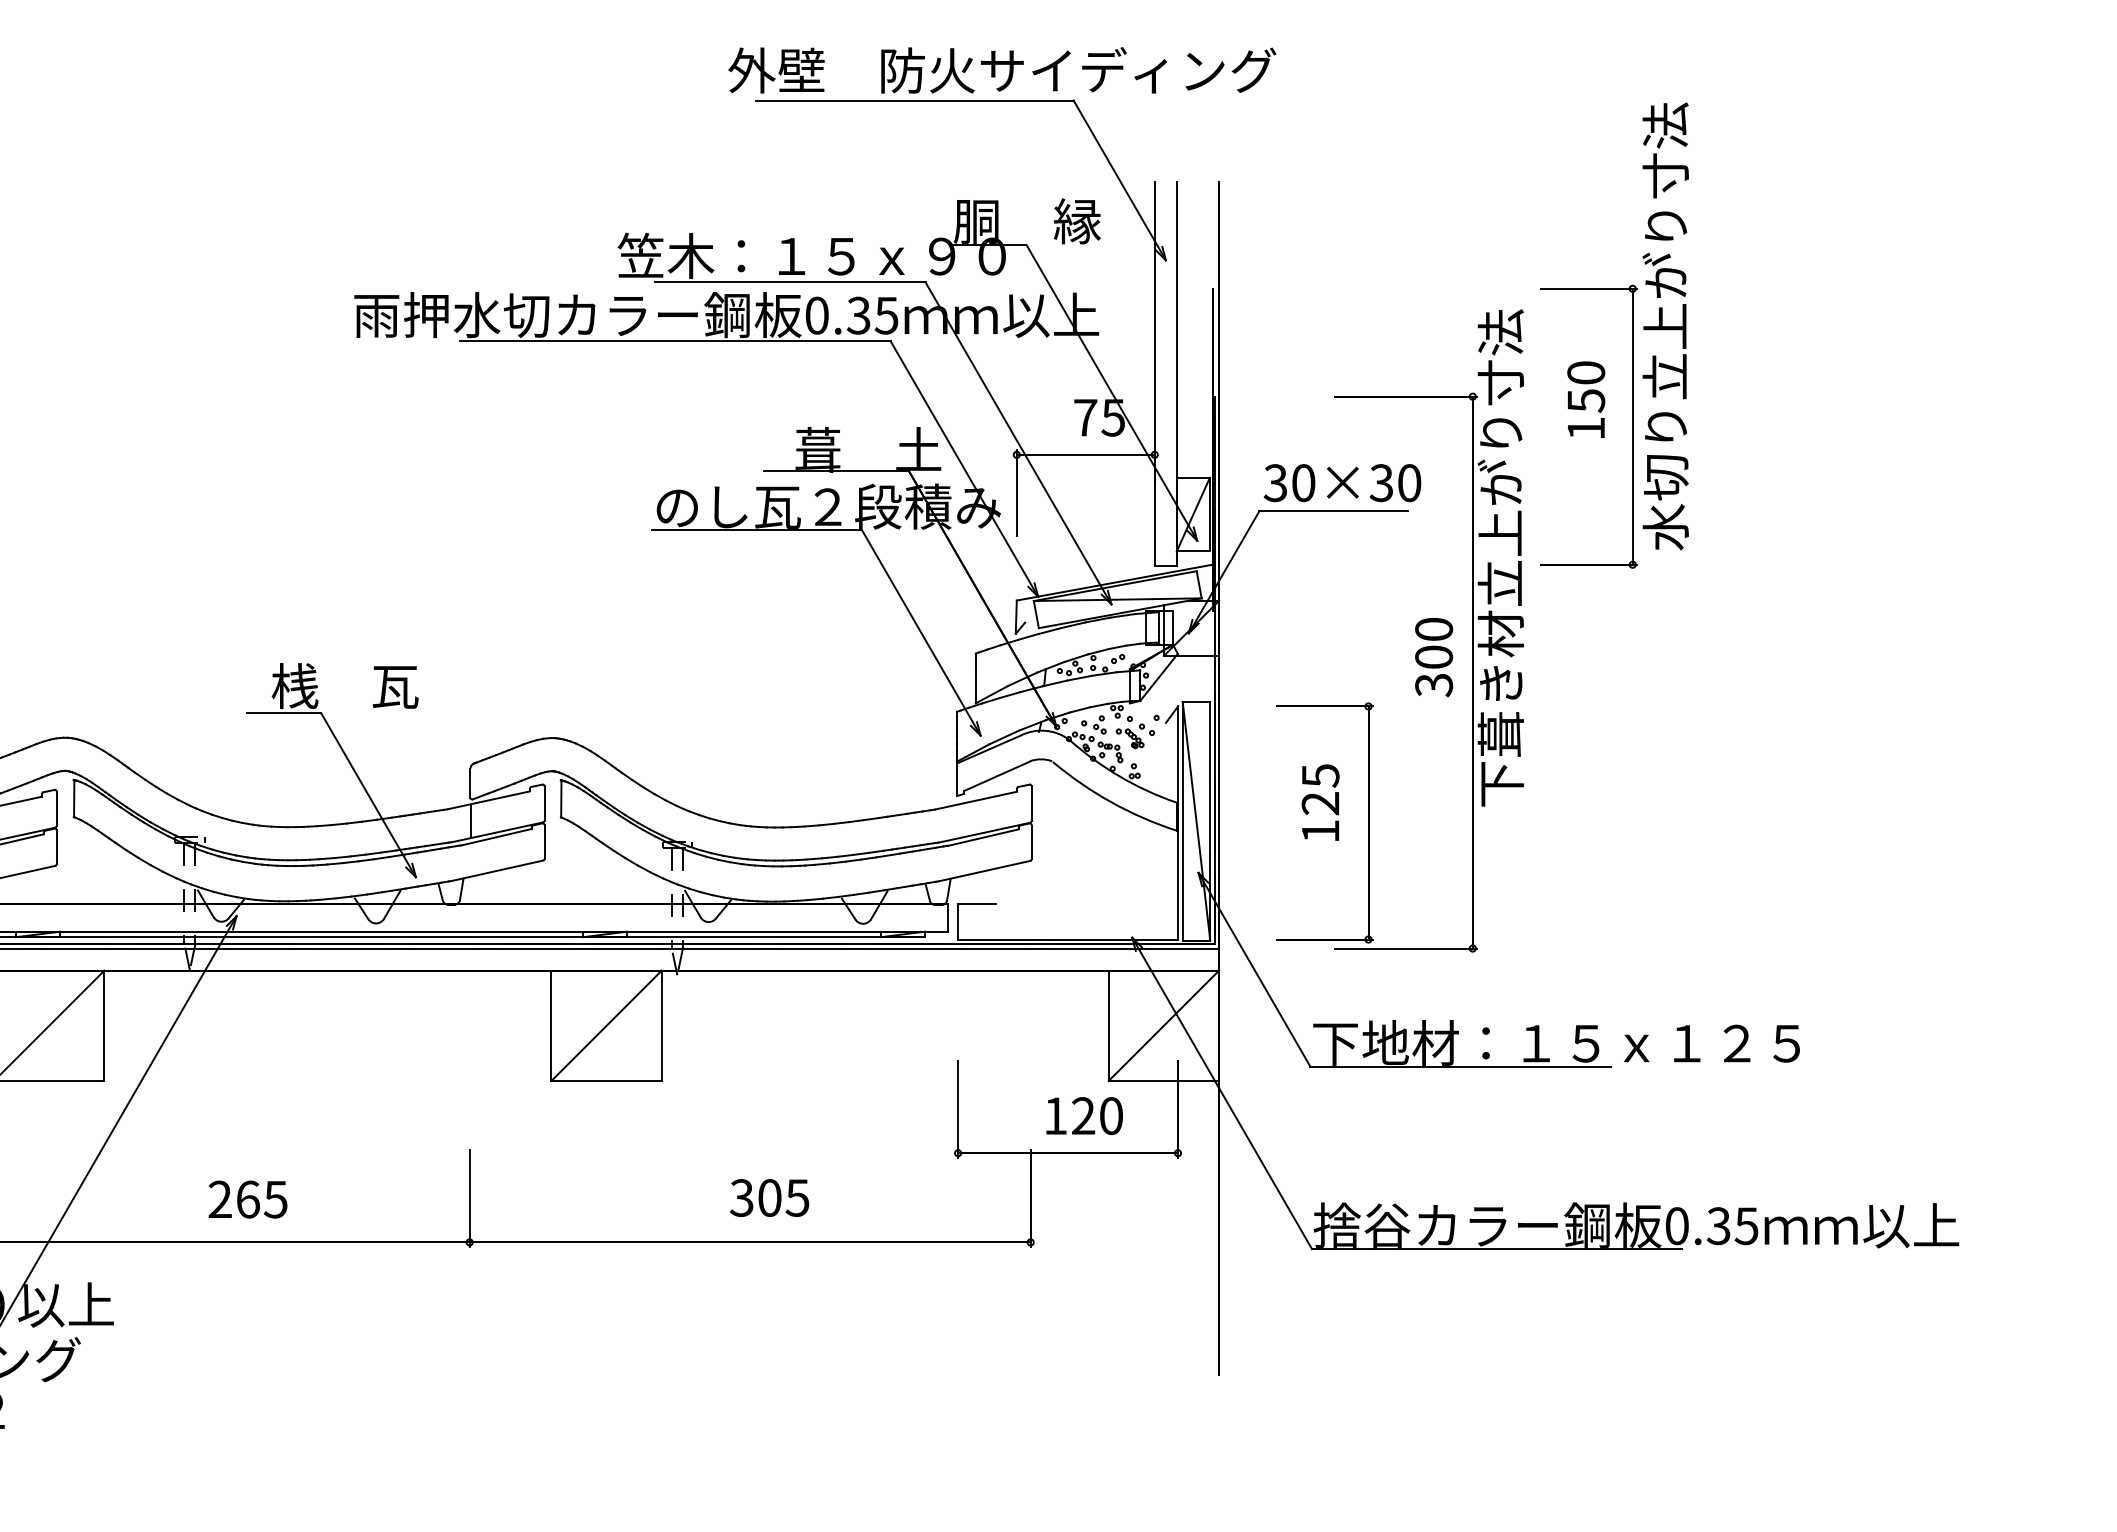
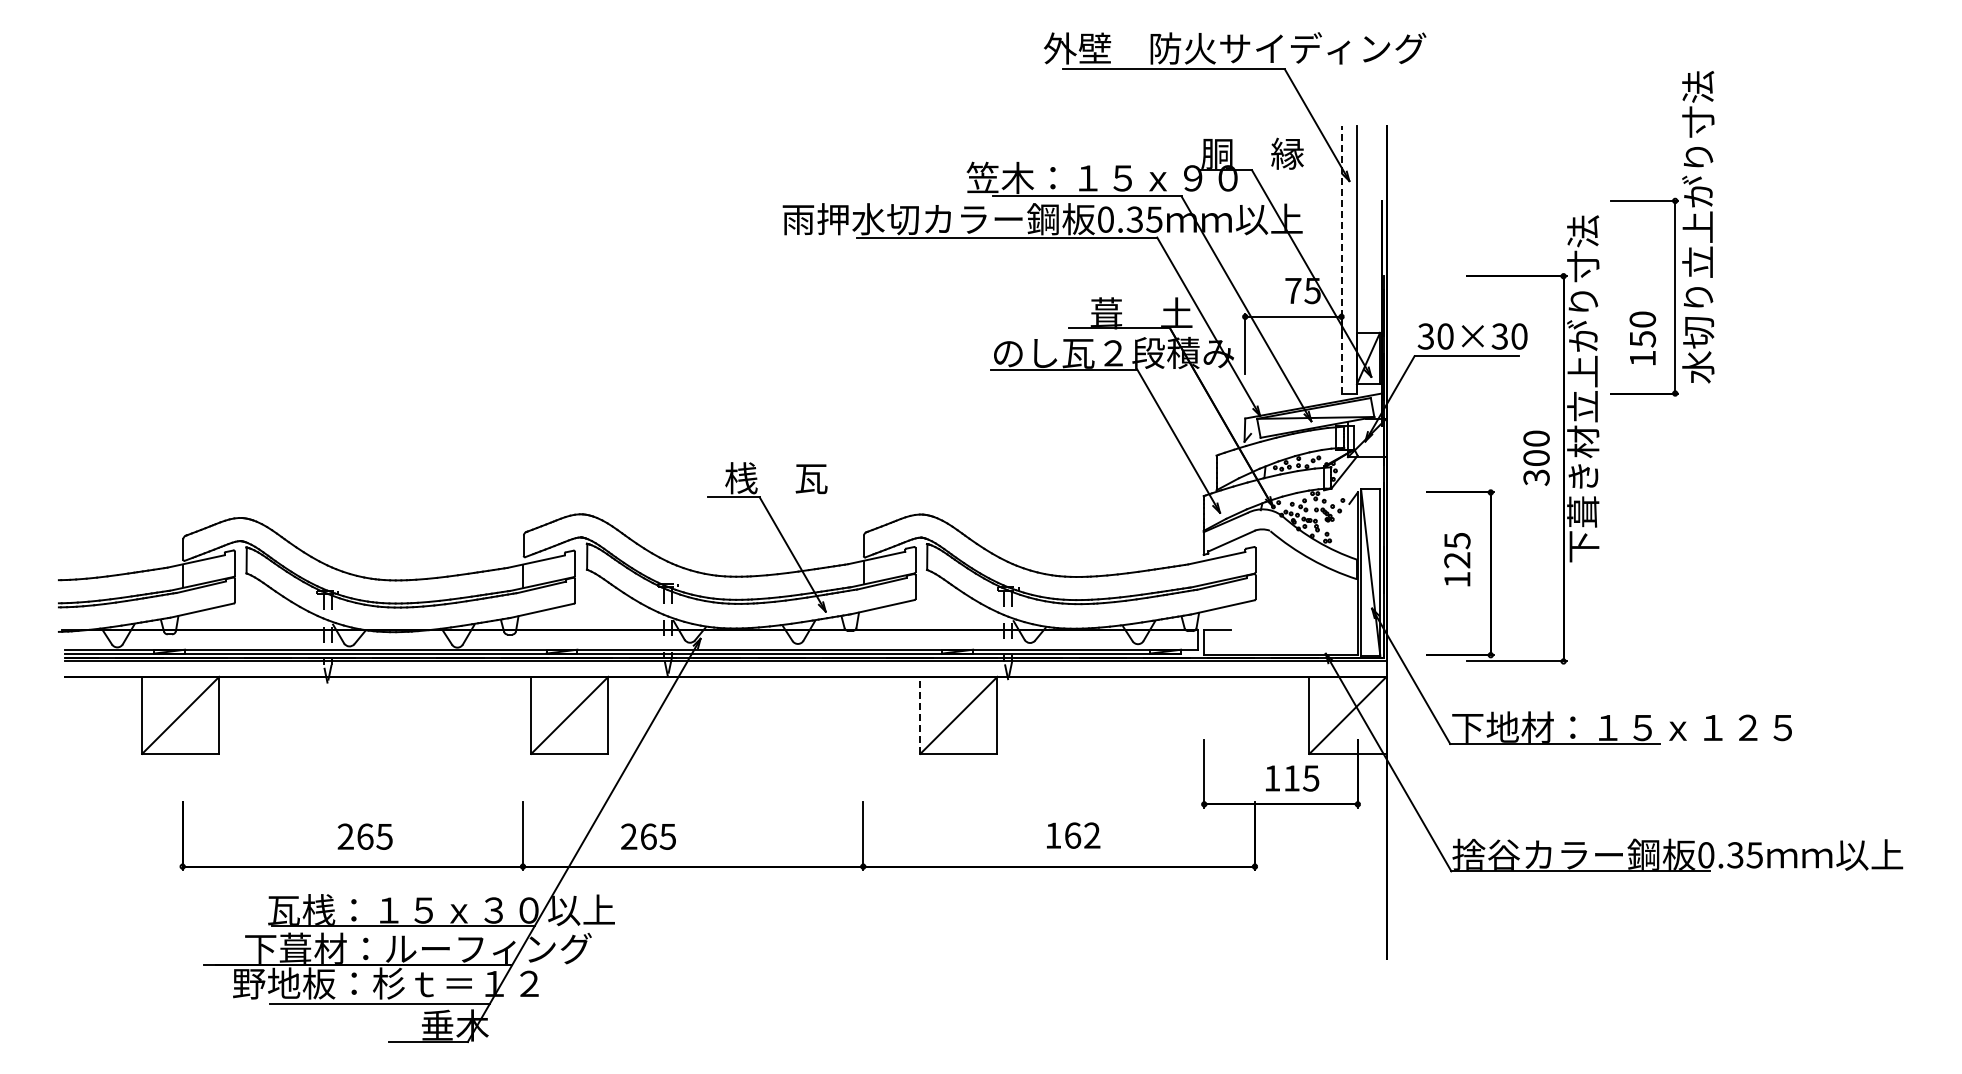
line: (1154, 372) -> (1341, 259), solid -> dashed
text: (1585, 398) -> (1642, 337), moved
line: (551, 1025) -> (920, 715), solid -> dashed
text: (1097, 1116) -> (1301, 778), 120 -> 115
text: (769, 1197) -> (1072, 835), 305 -> 162
text: (247, 1199) -> (648, 836), moved

